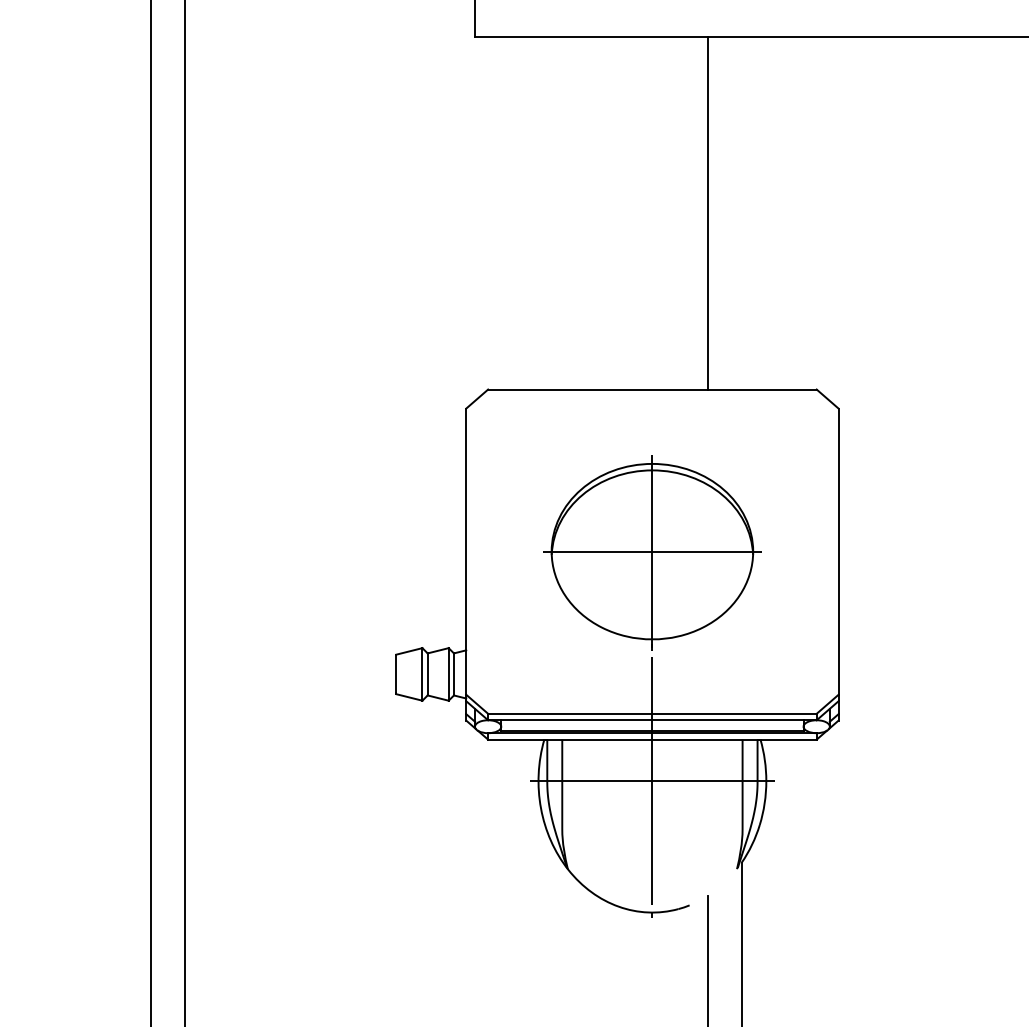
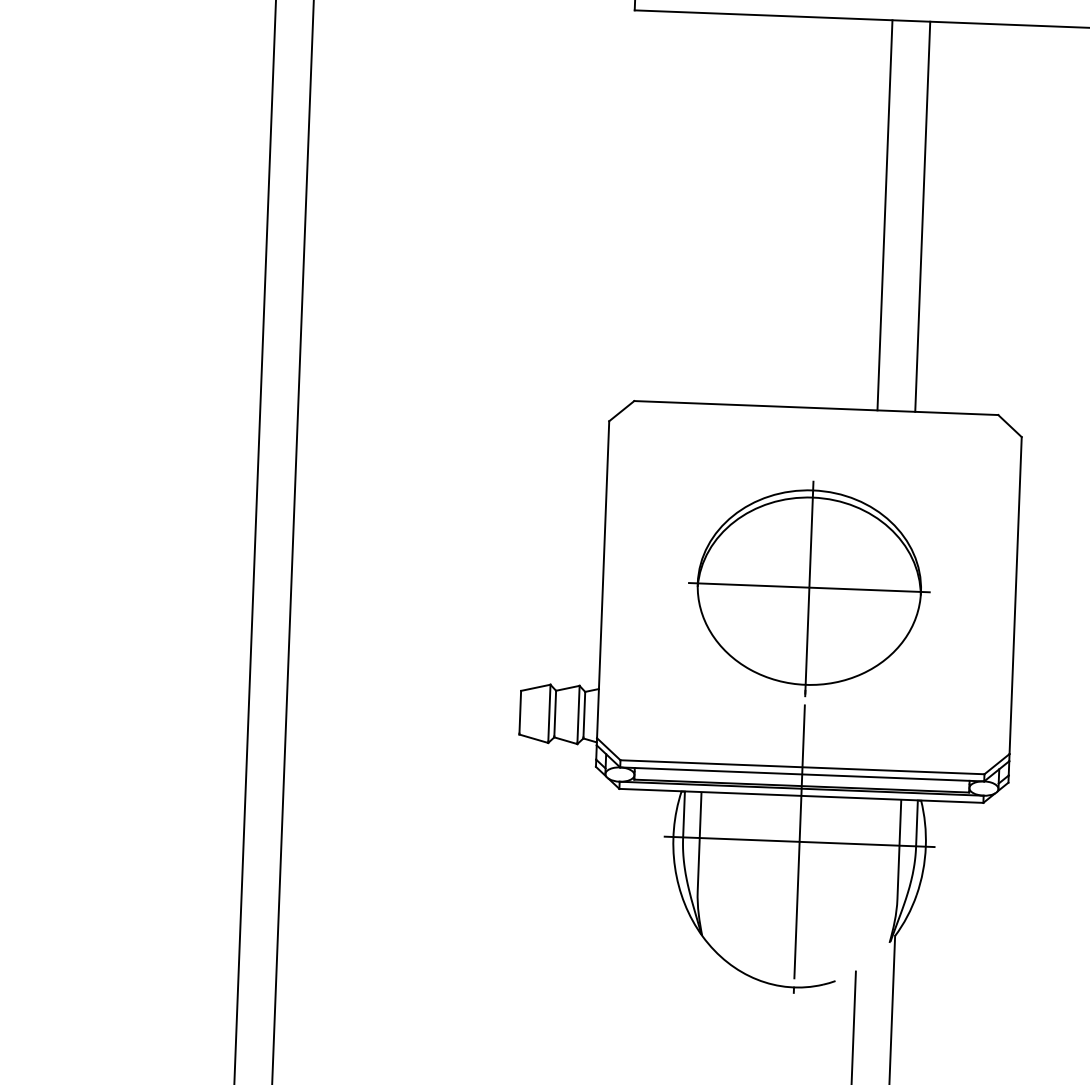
line: (741, 213) -> (922, 216), added

